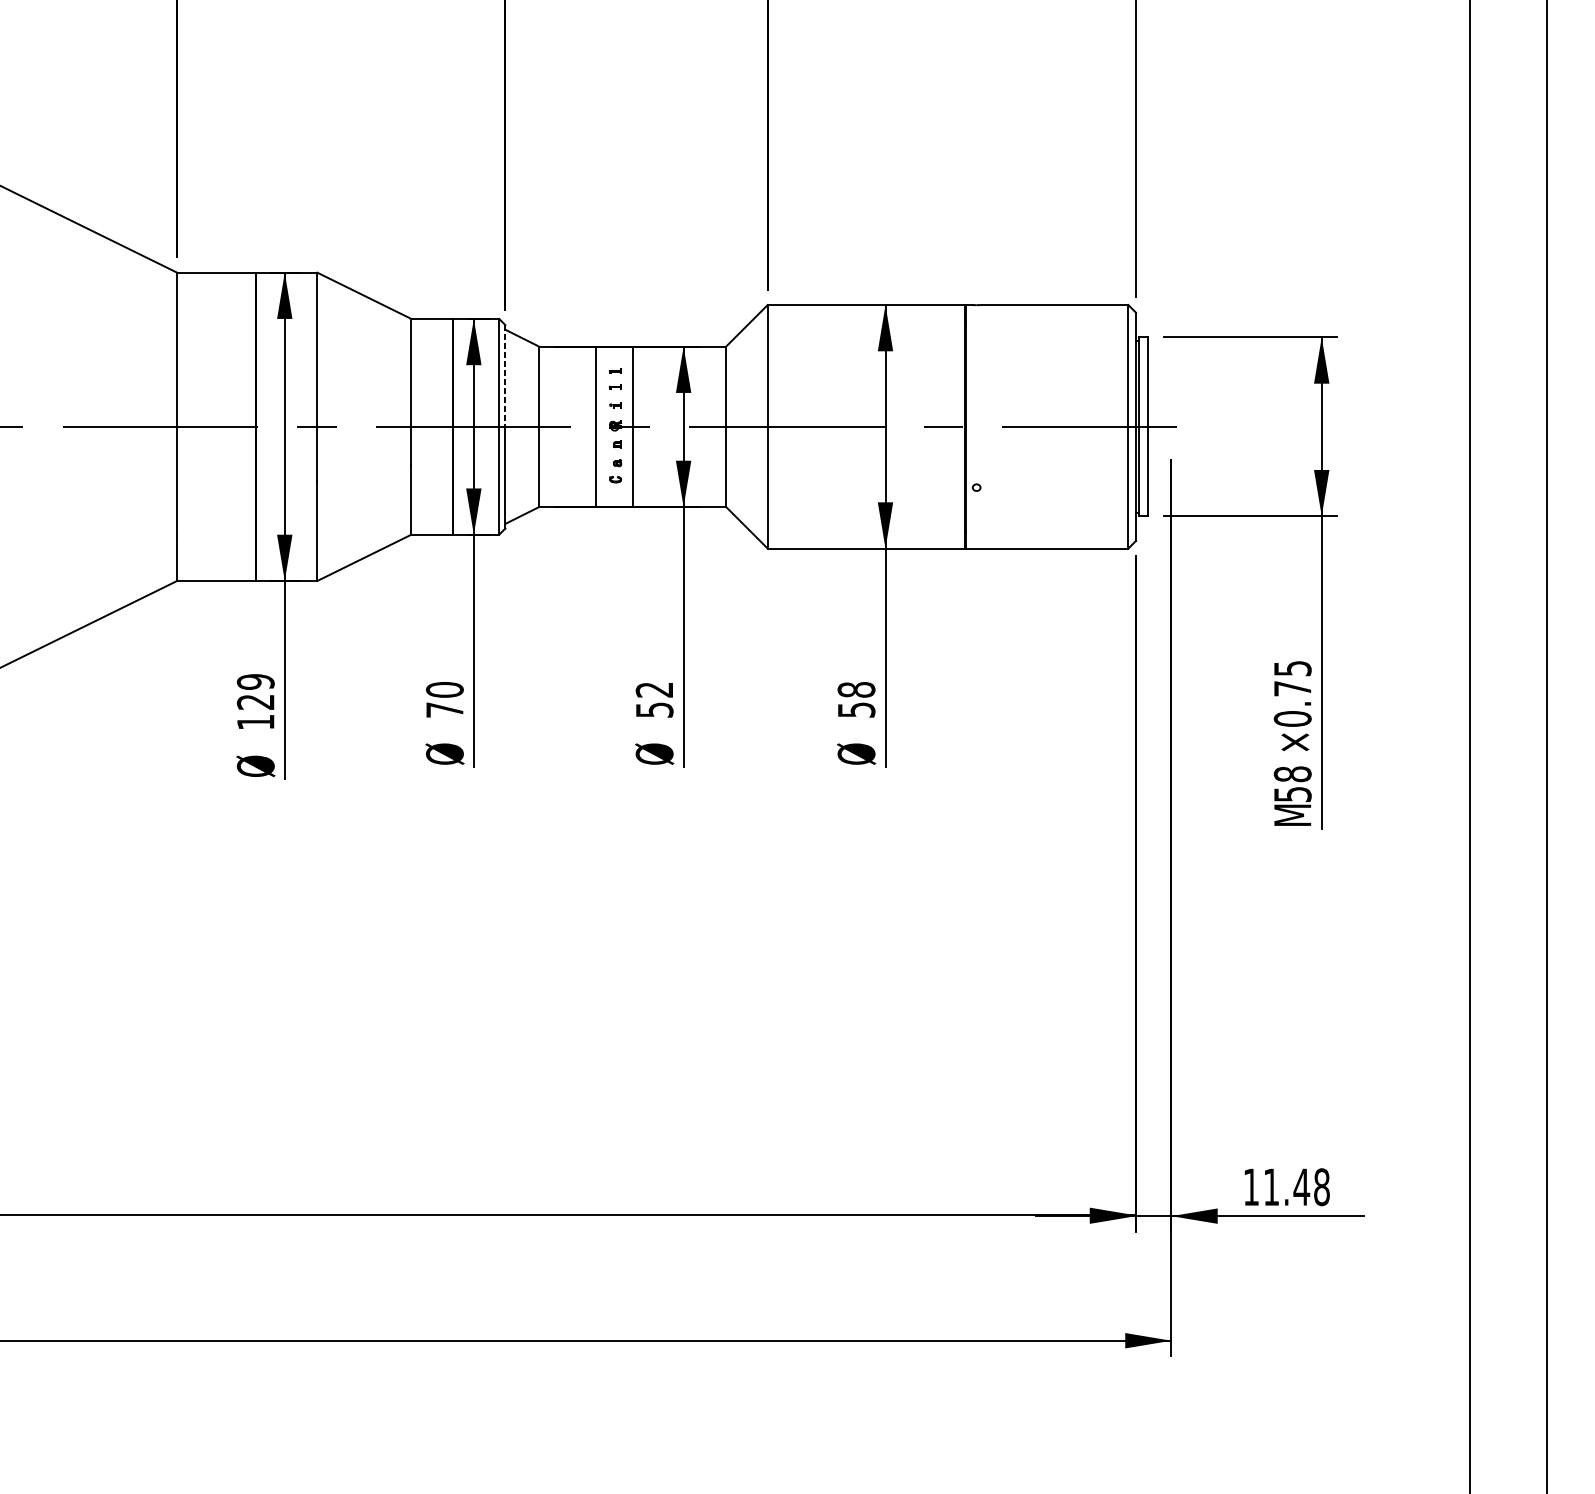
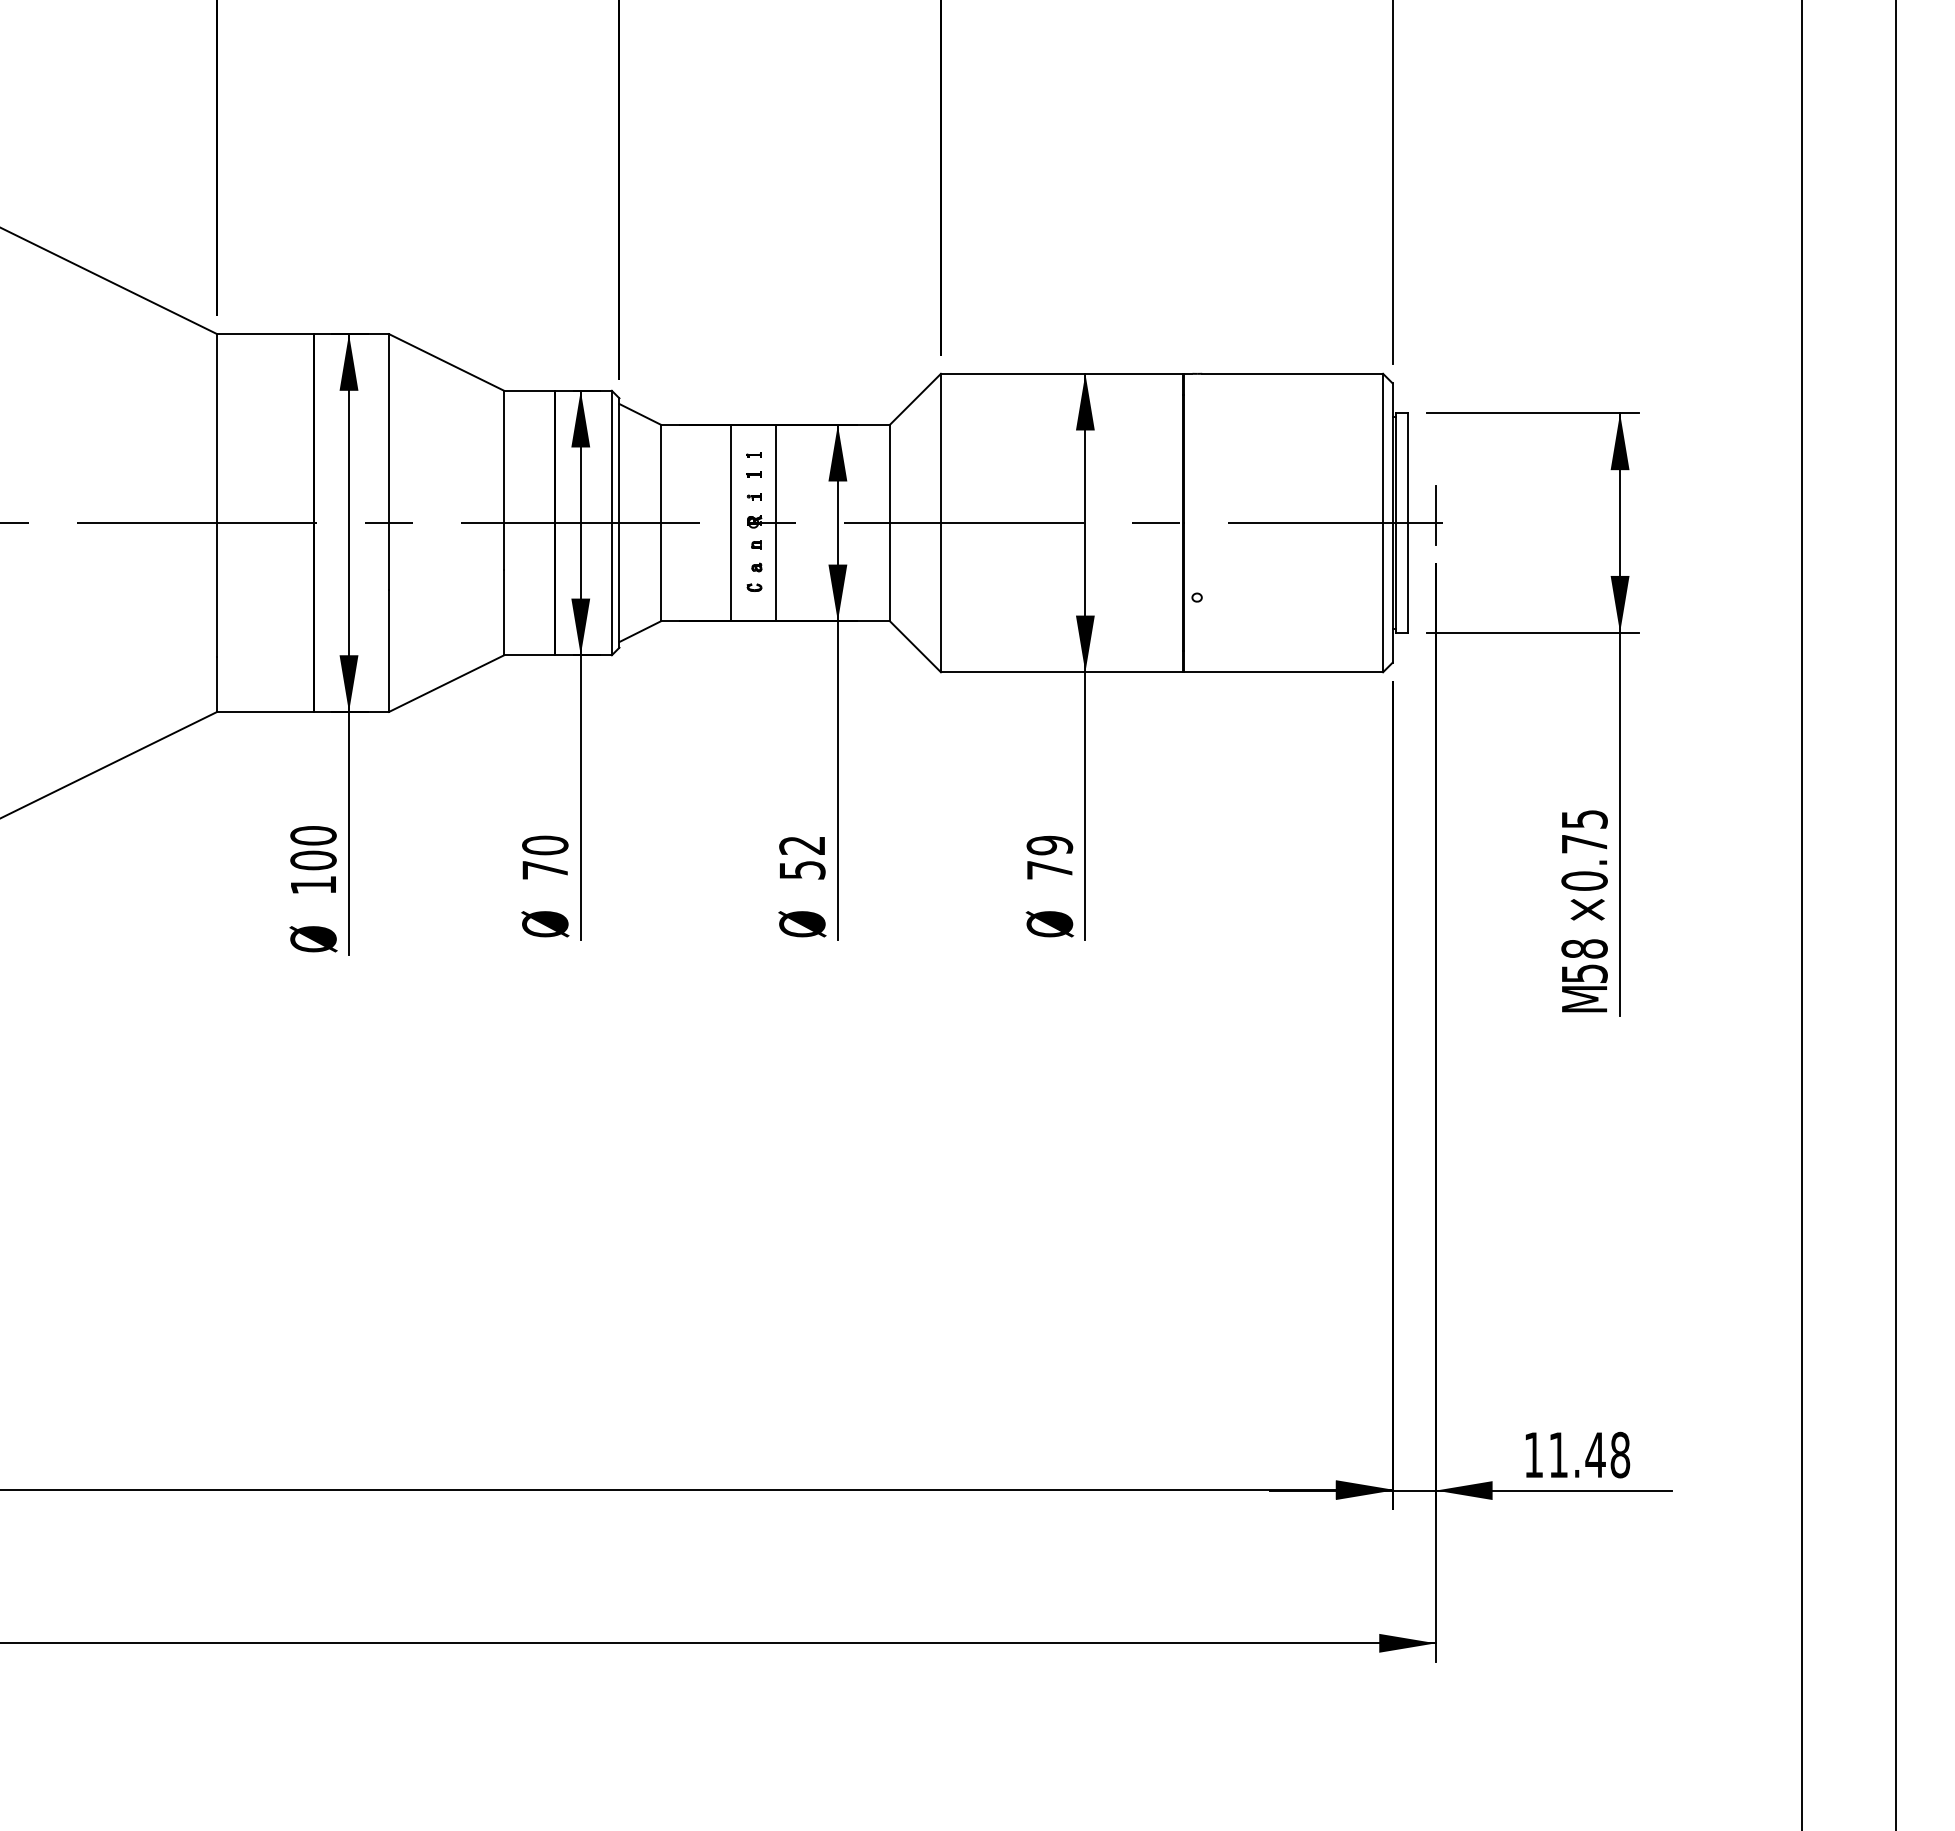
line: (505, 376) -> (619, 461), dashed -> solid
line: (1171, 420) -> (1435, 515), added
text: (255, 692) -> (313, 848), 129 -> 100
text: (856, 699) -> (1049, 857), 58 -> 79

